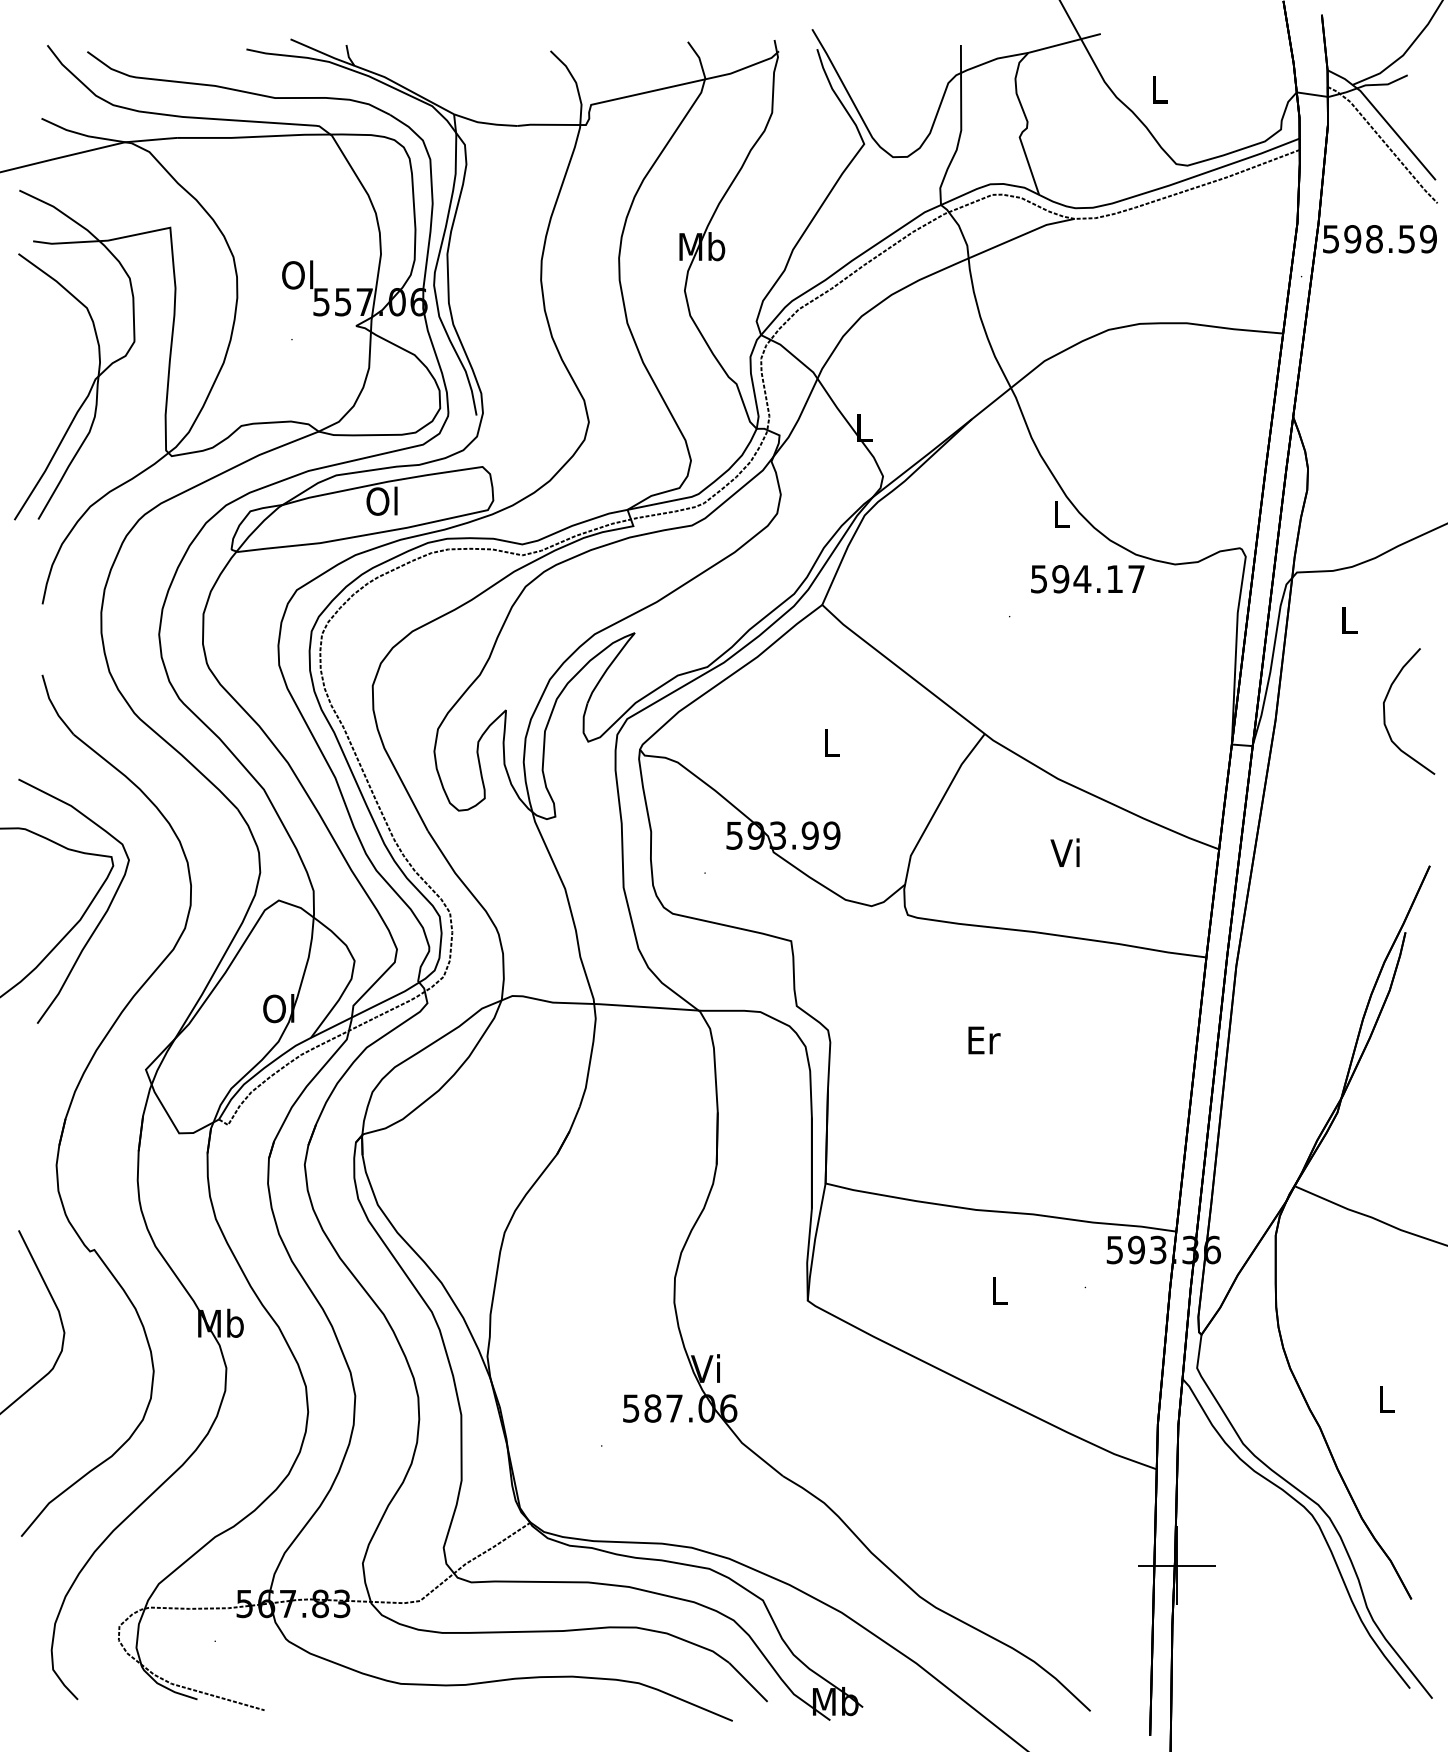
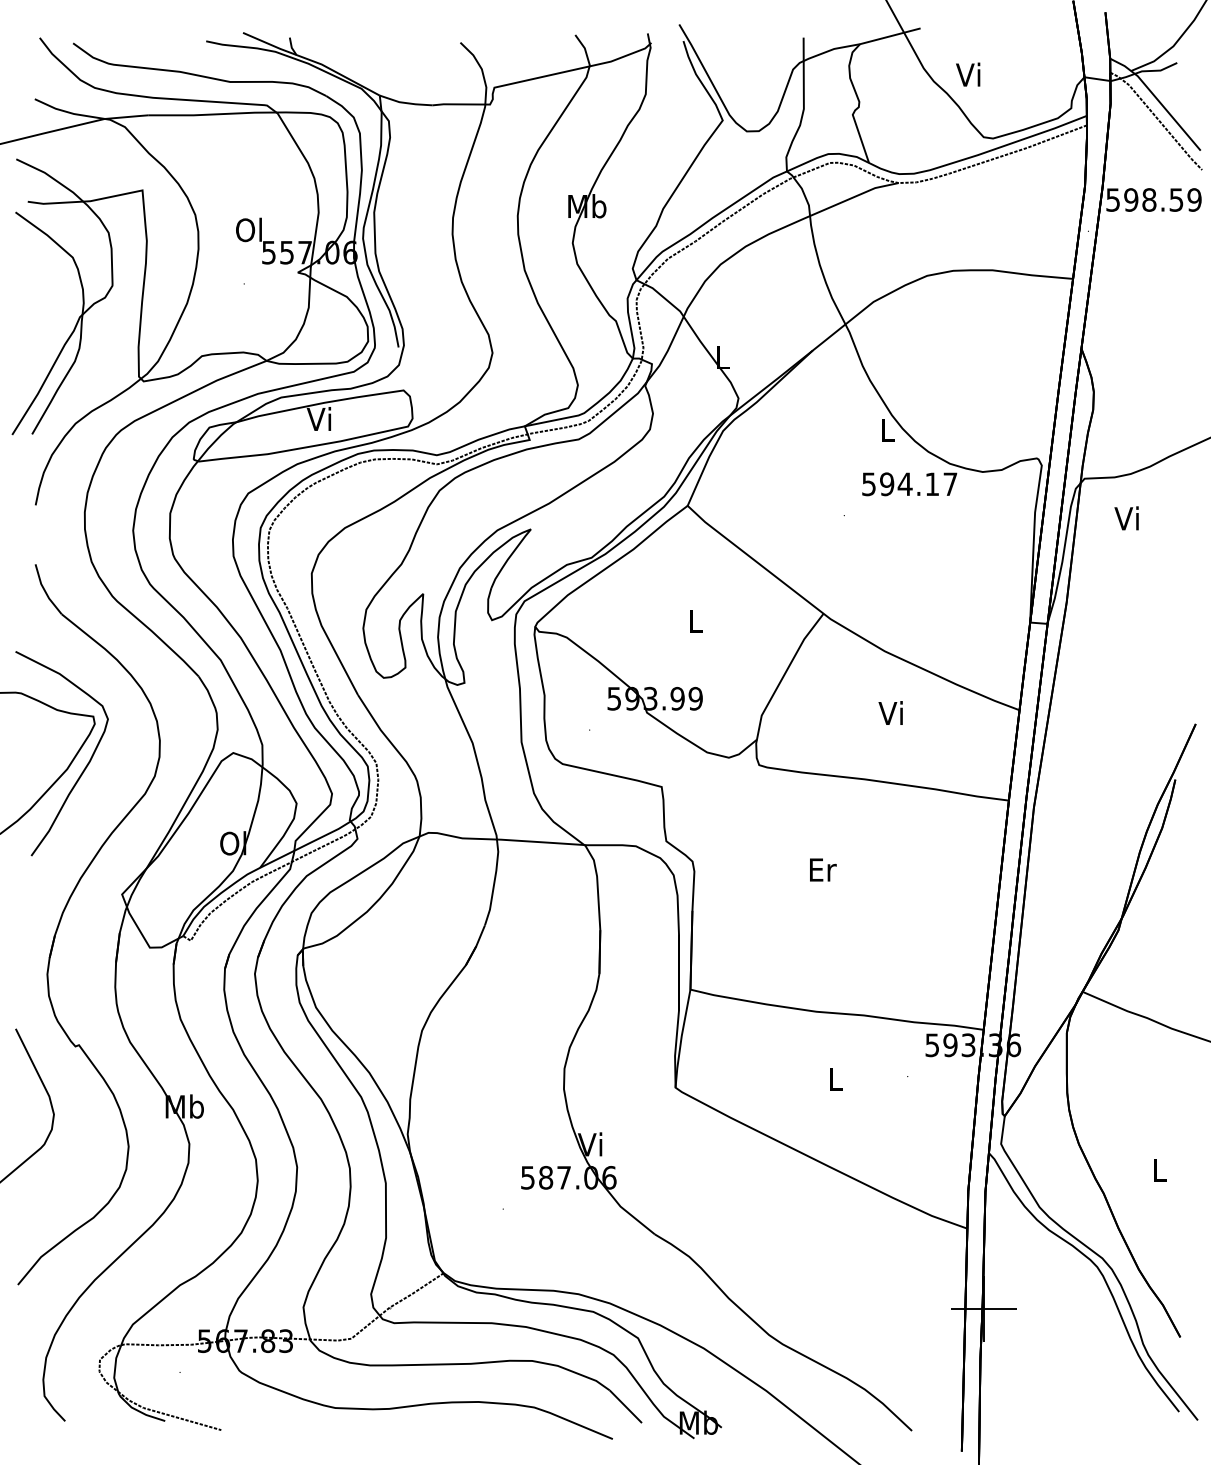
text: (1158, 89) -> (968, 74), L -> Vi
text: (381, 501) -> (319, 419), Ol -> Vi
text: (1347, 620) -> (1126, 518), L -> Vi
curve: (1385, 710) -> (1158, 594), removed

